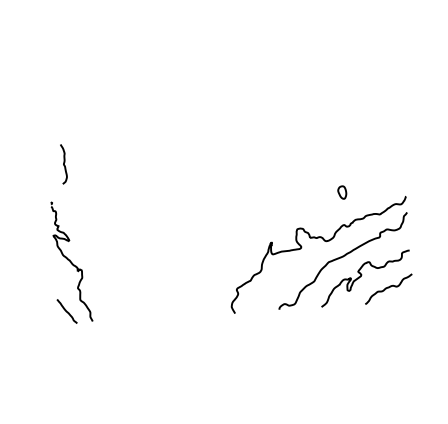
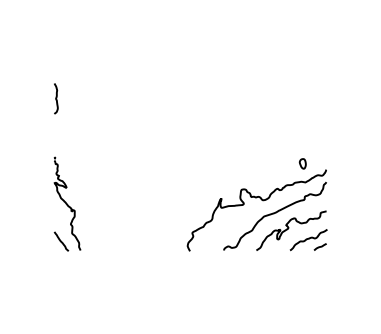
curve: (64, 163) -> (56, 98), moved
part: (341, 192) -> (302, 163), moved
curve: (403, 296) -> (319, 246), added

